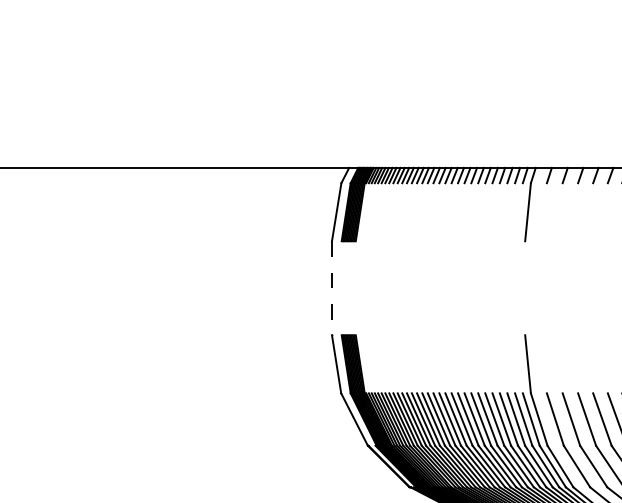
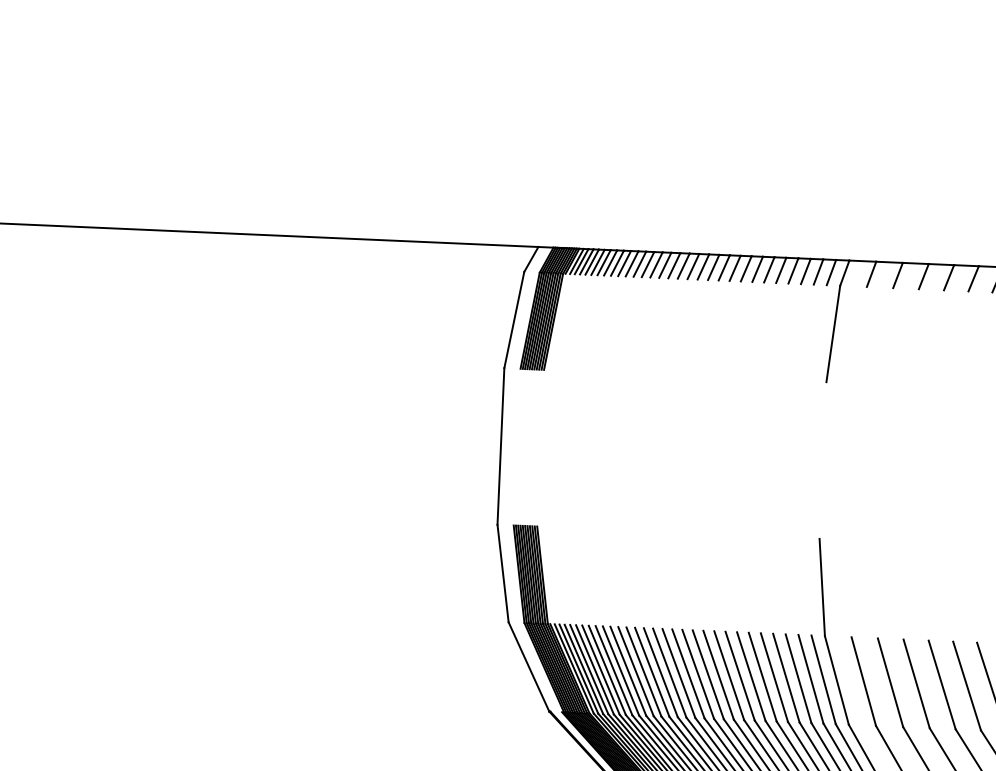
line: (331, 288) -> (500, 446), dashed -> solid

